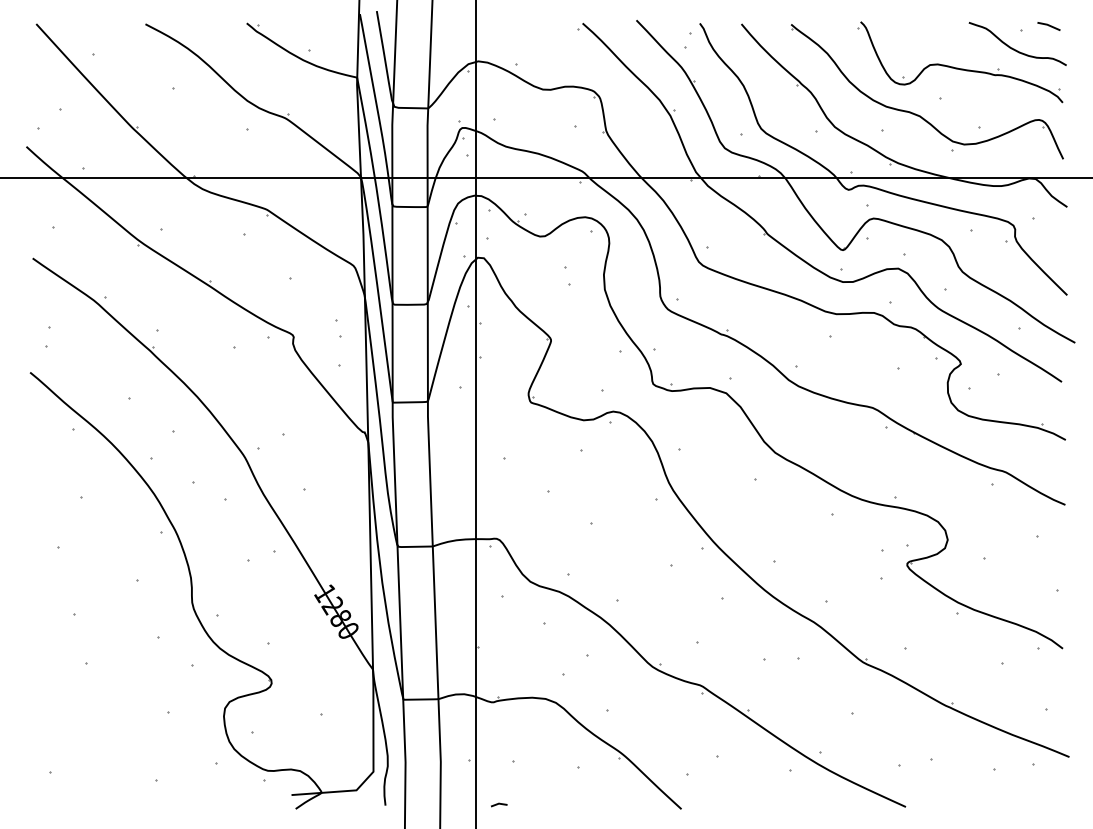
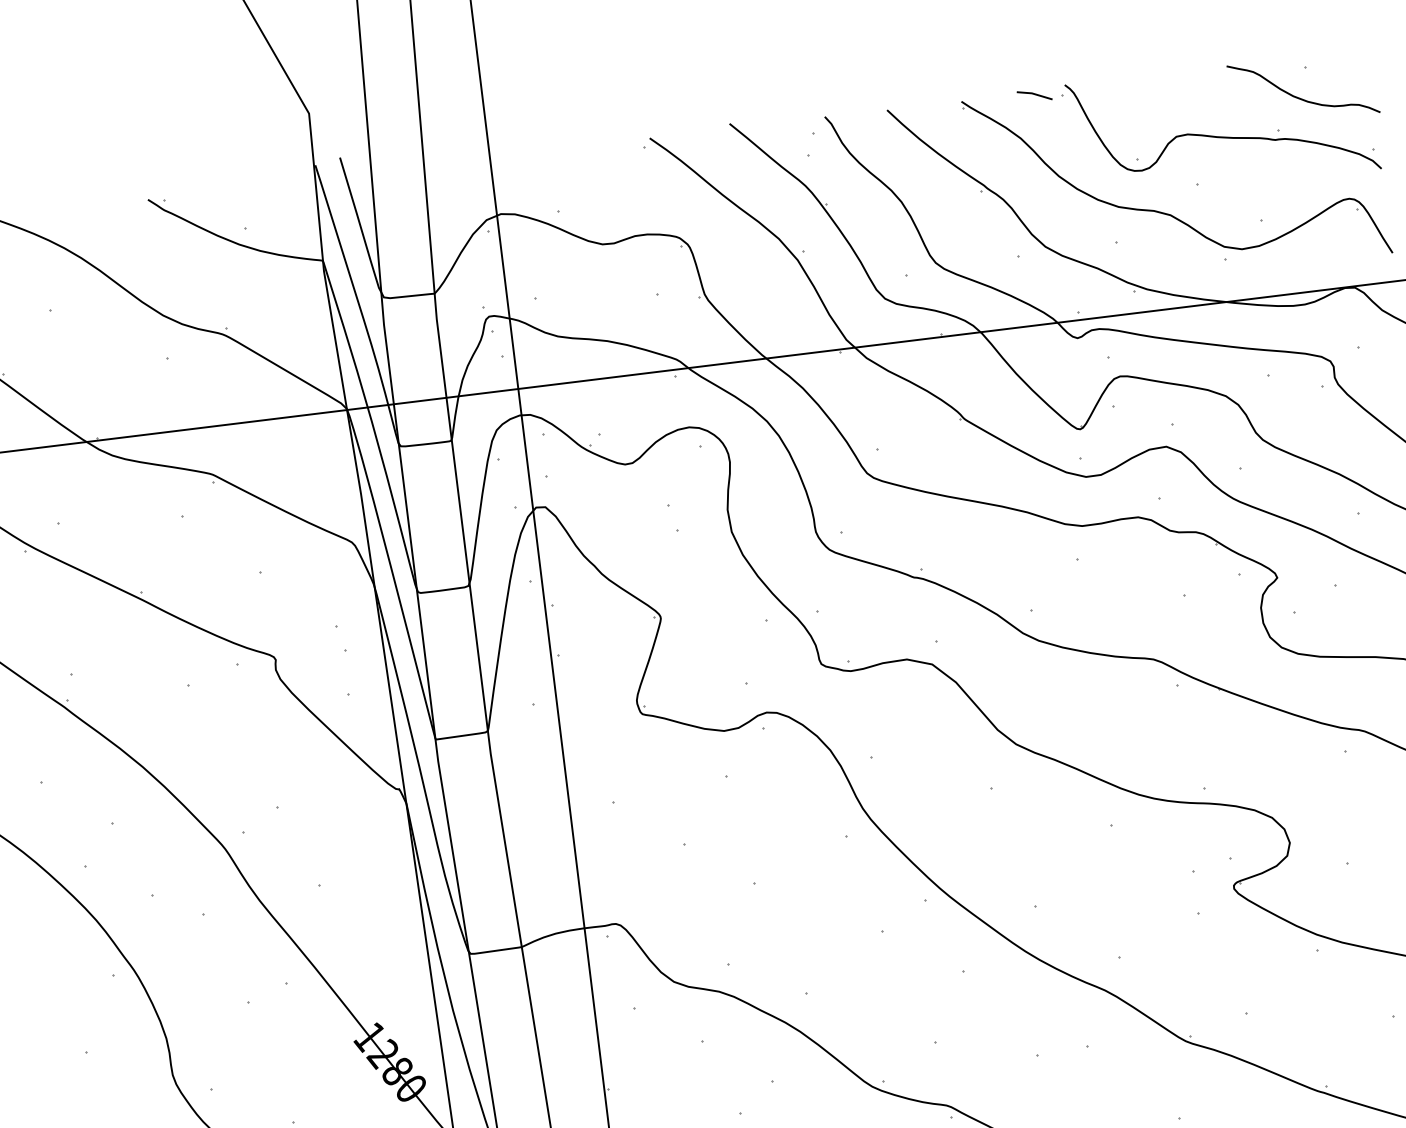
line: (1048, 26) -> (1033, 95), moved

